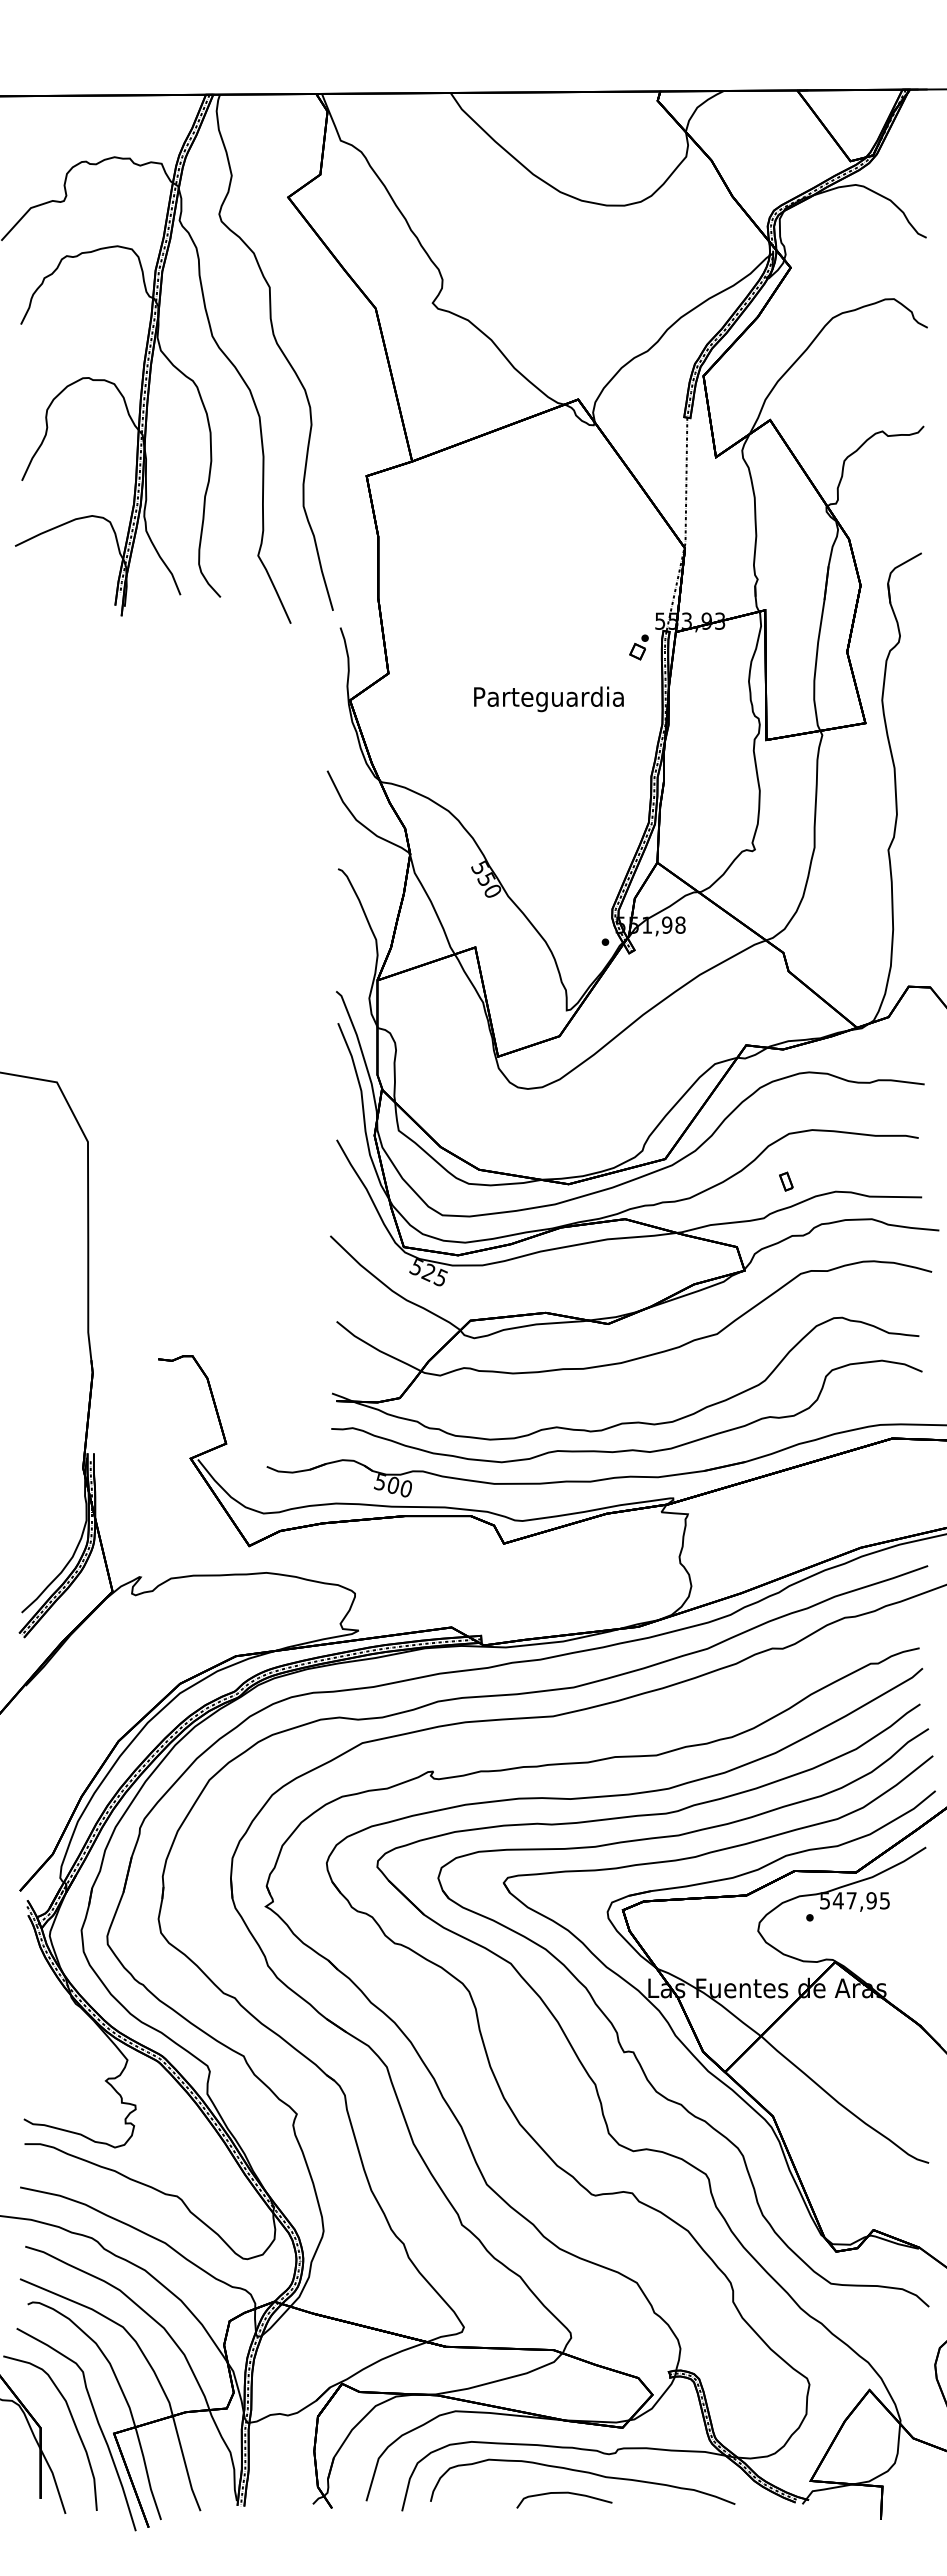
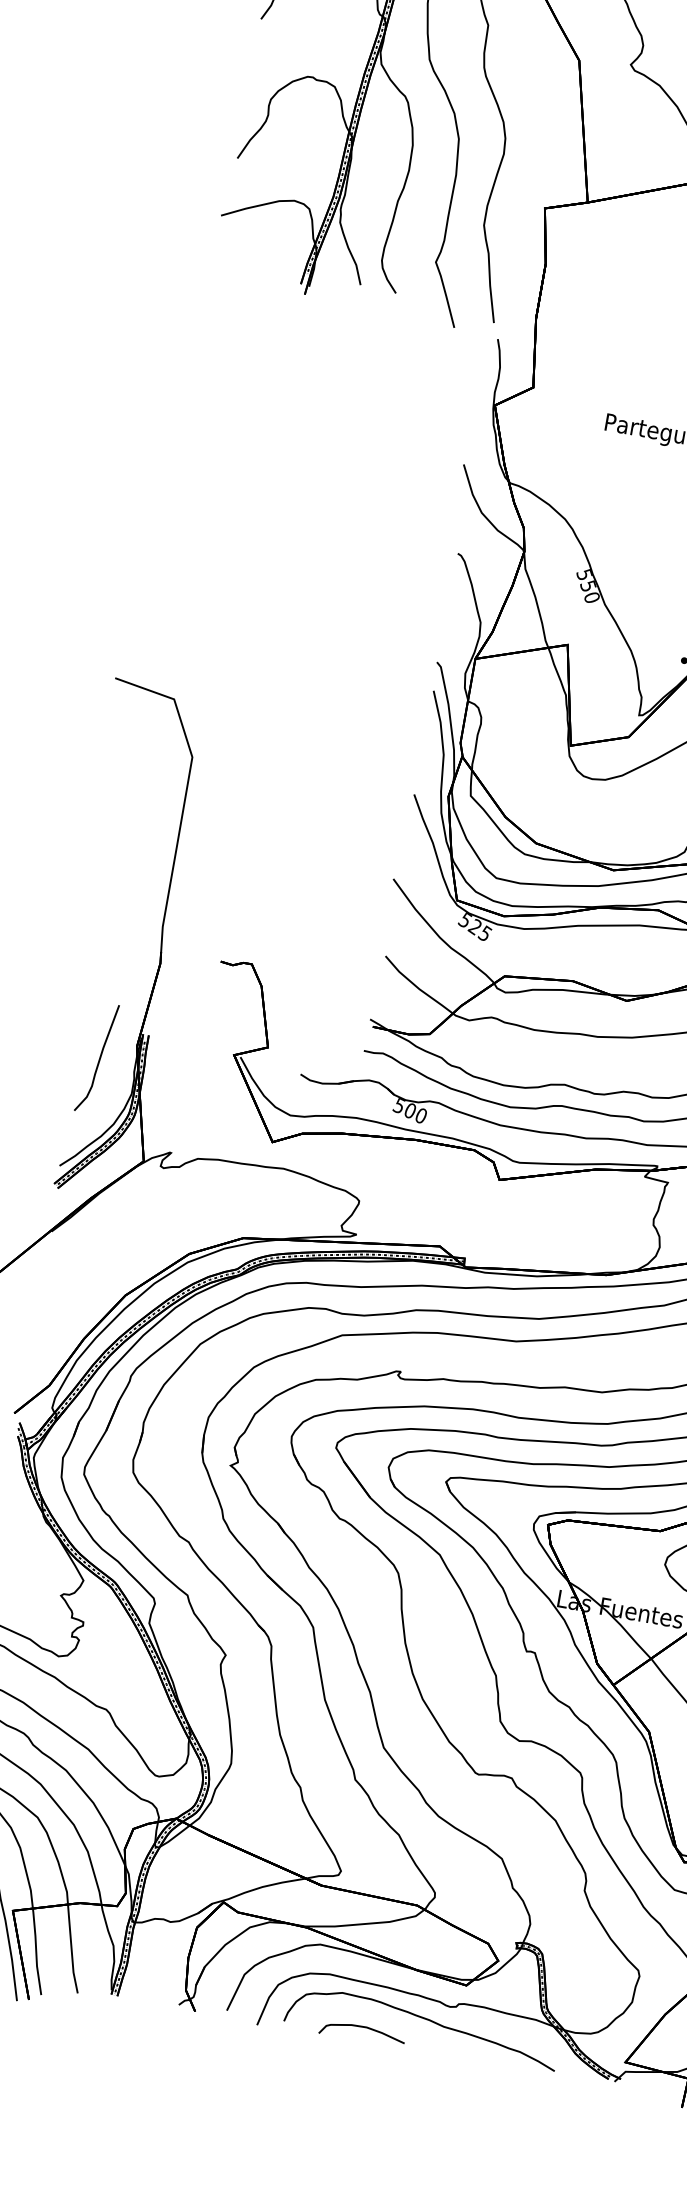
curve: (44, 1487) -> (99, 1057), added
curve: (564, 2493) -> (363, 2027), moved

